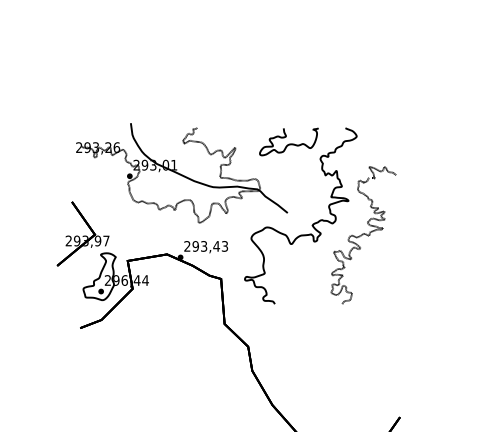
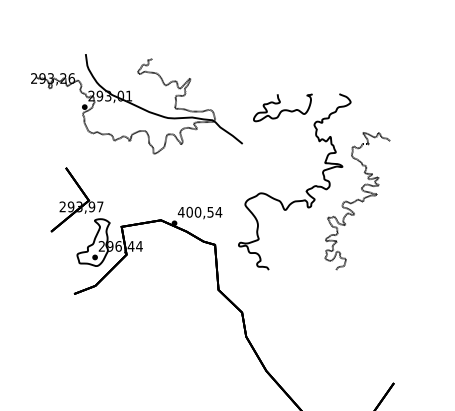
part: (182, 173) -> (137, 104), moved
text: (206, 246) -> (200, 212), 293,43 -> 400,54

